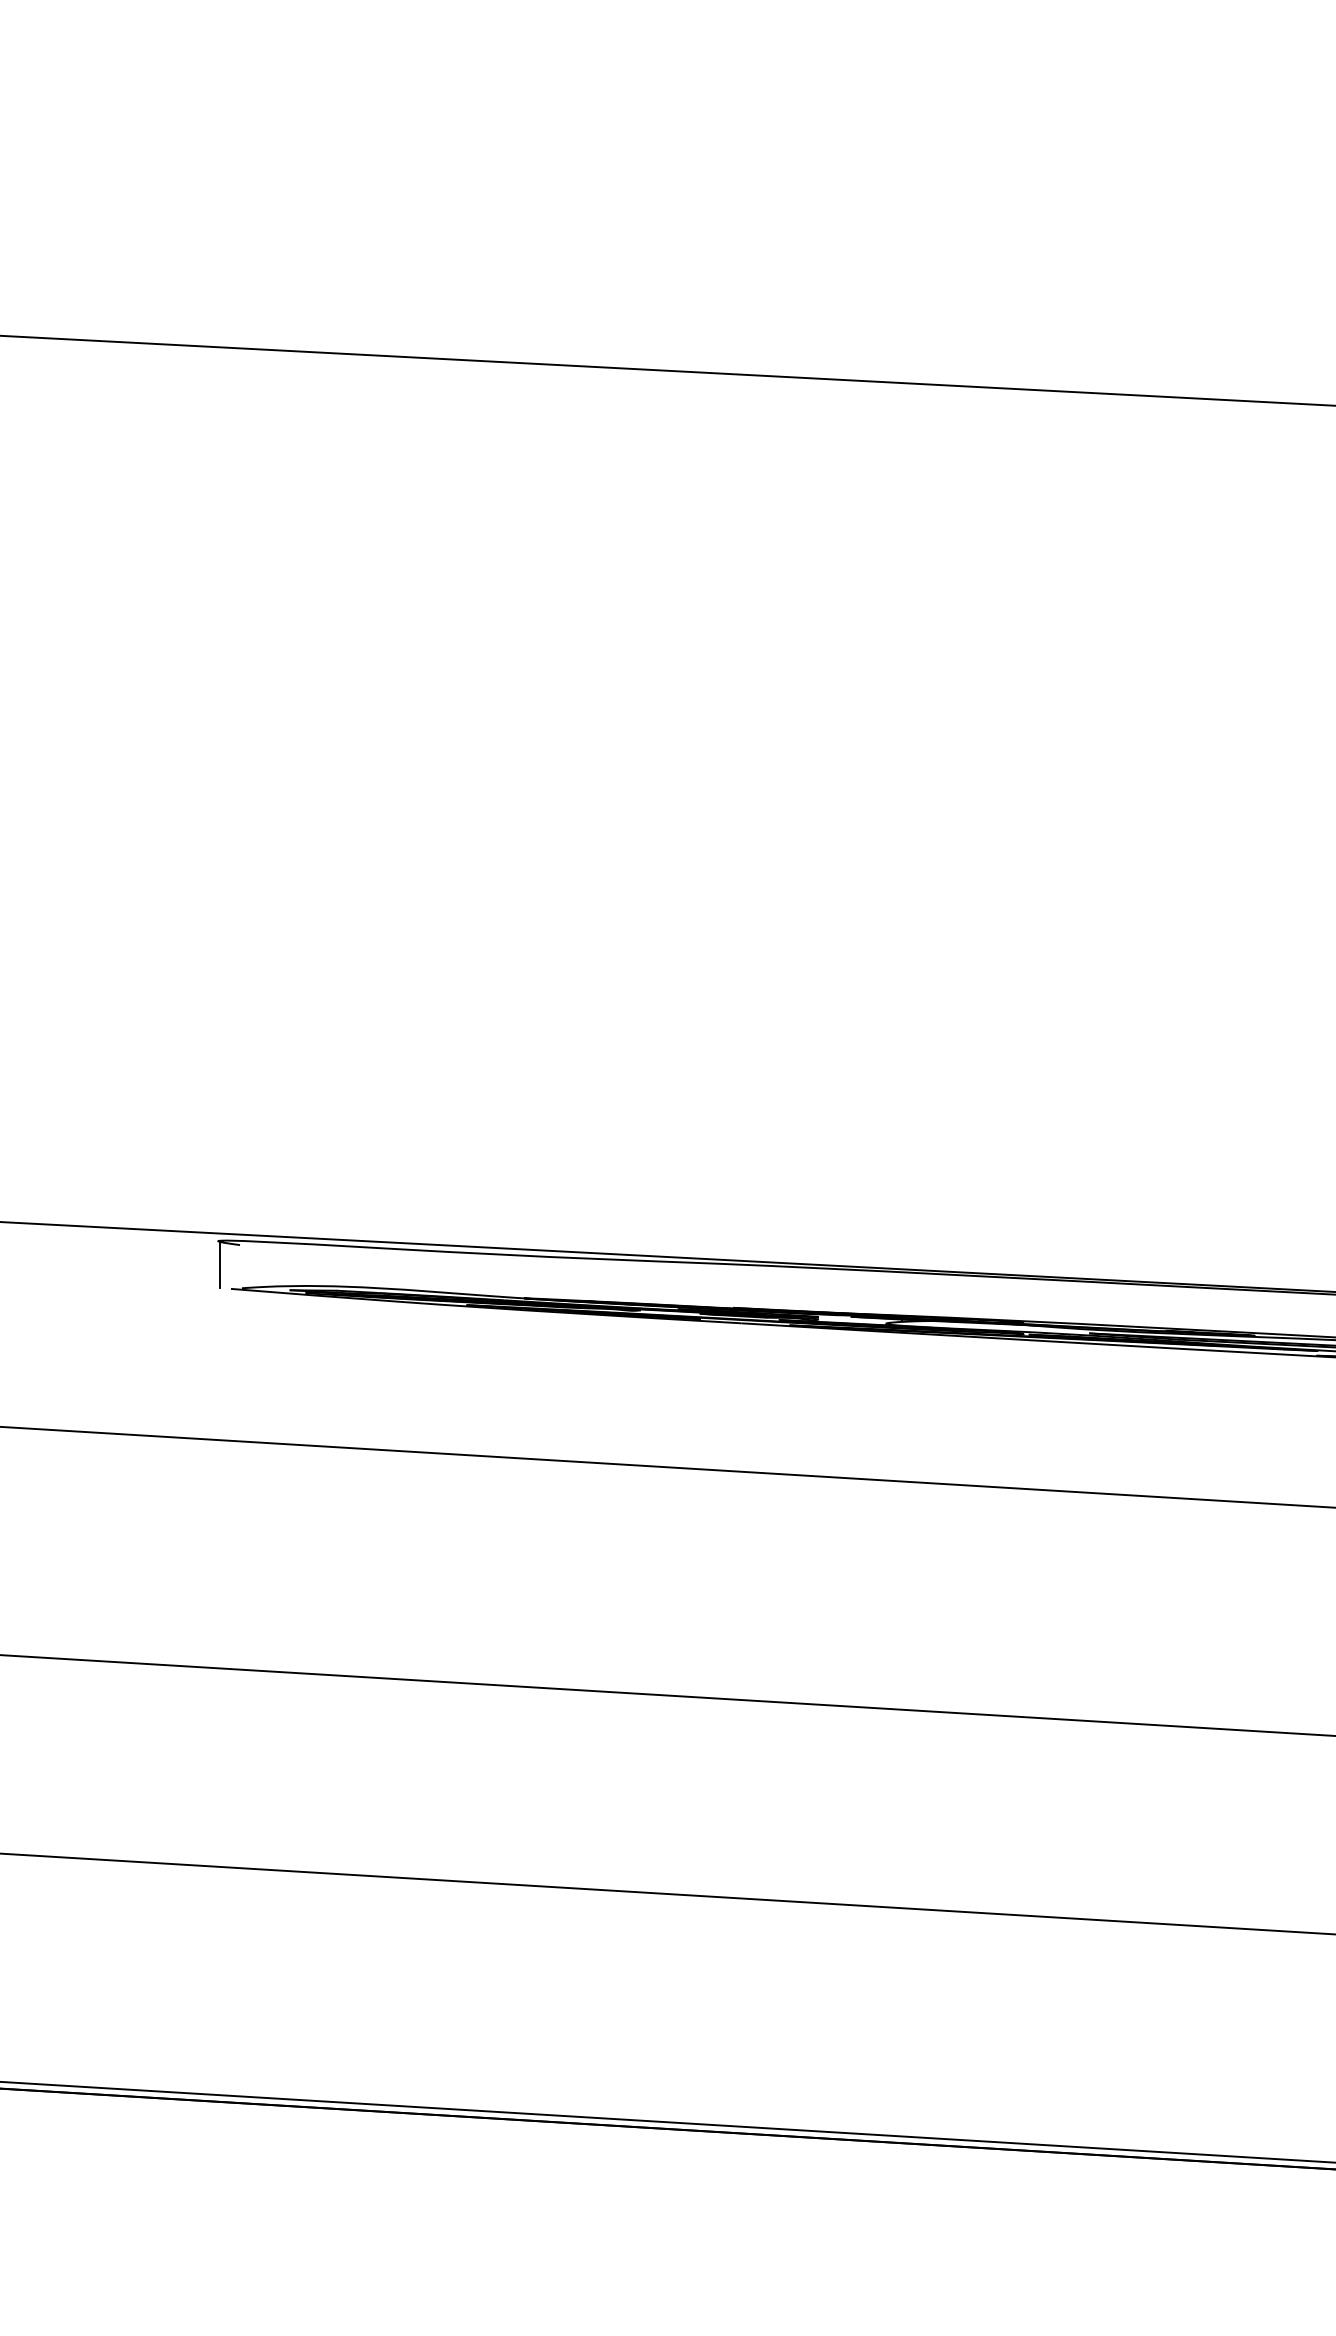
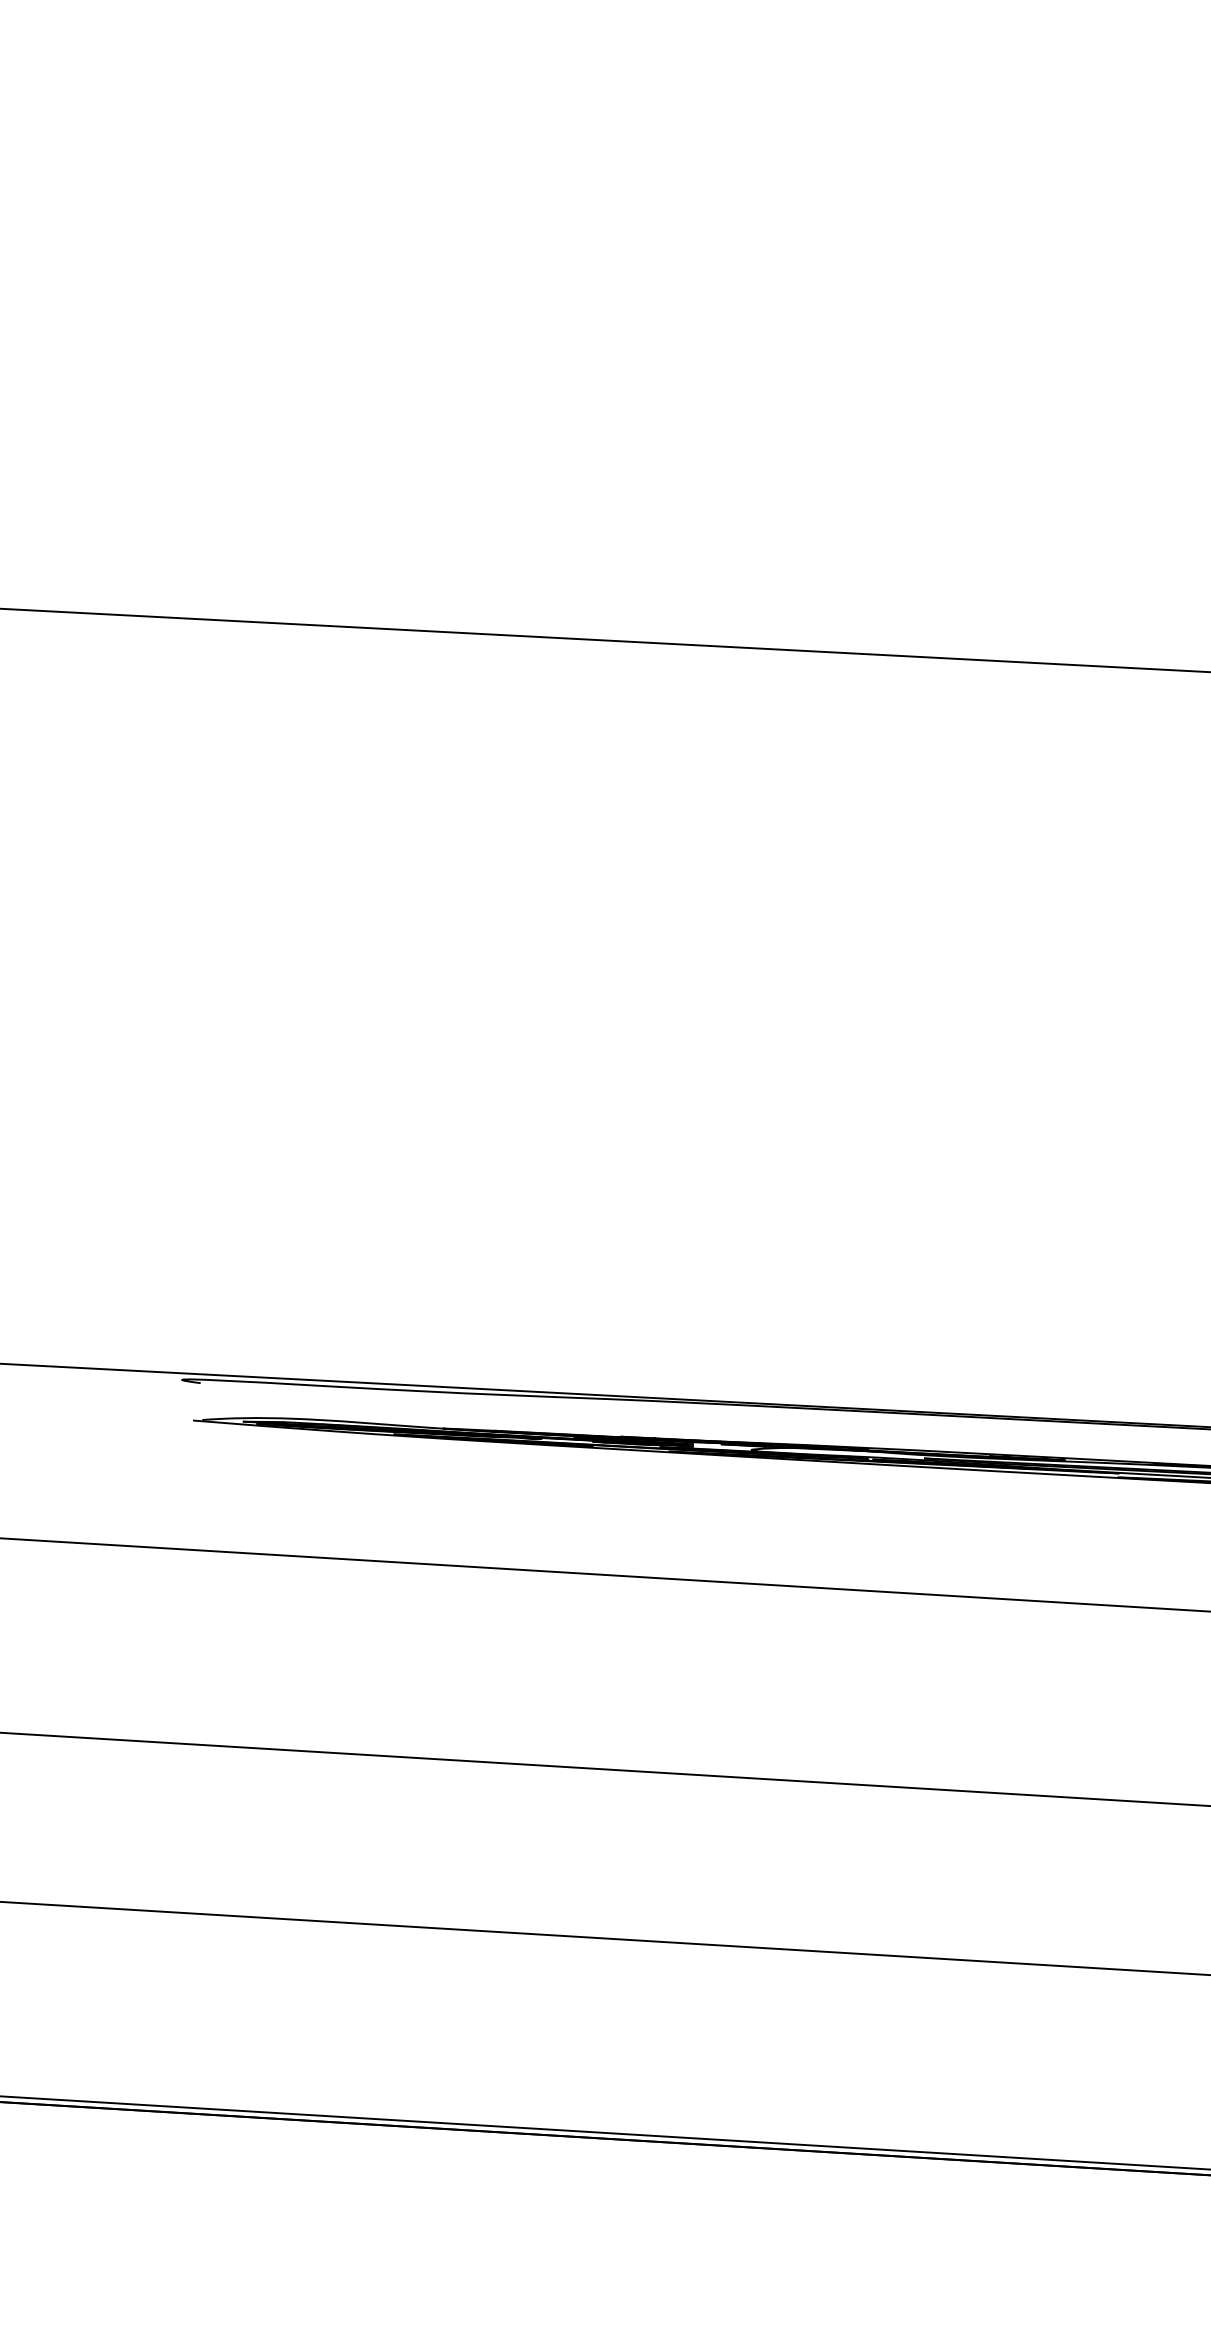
line: (219, 1265) -> (183, 1400), removed

